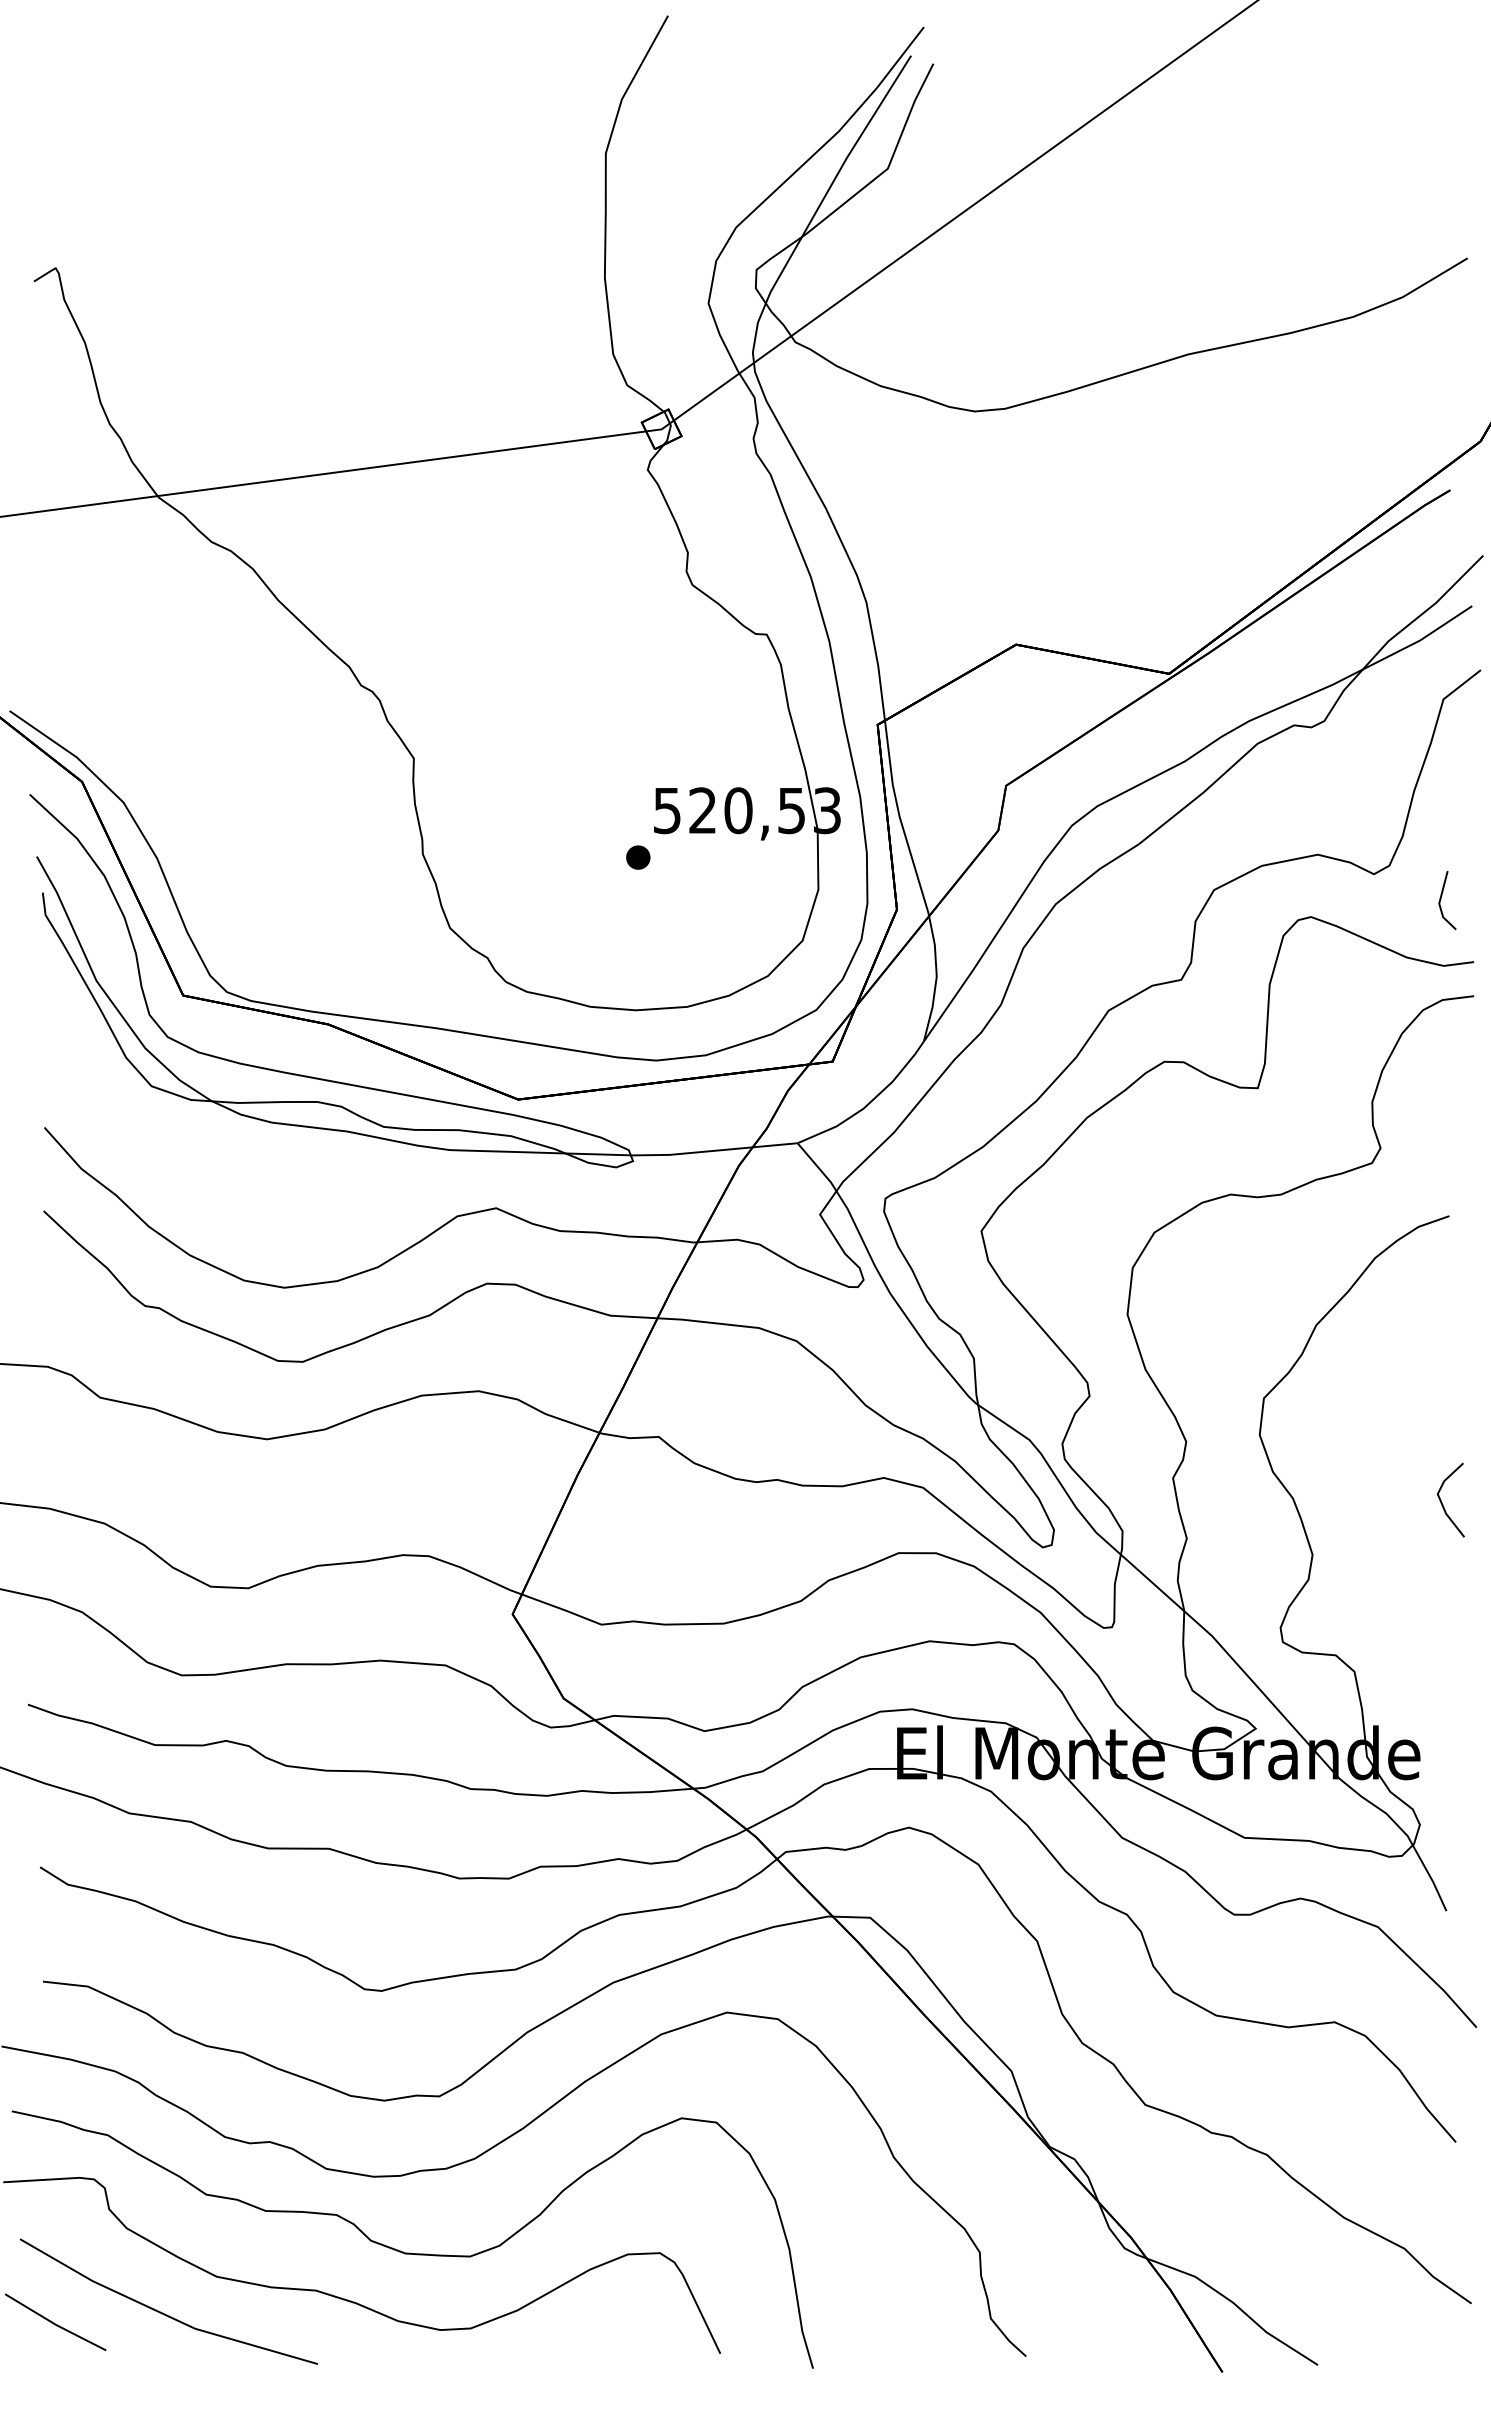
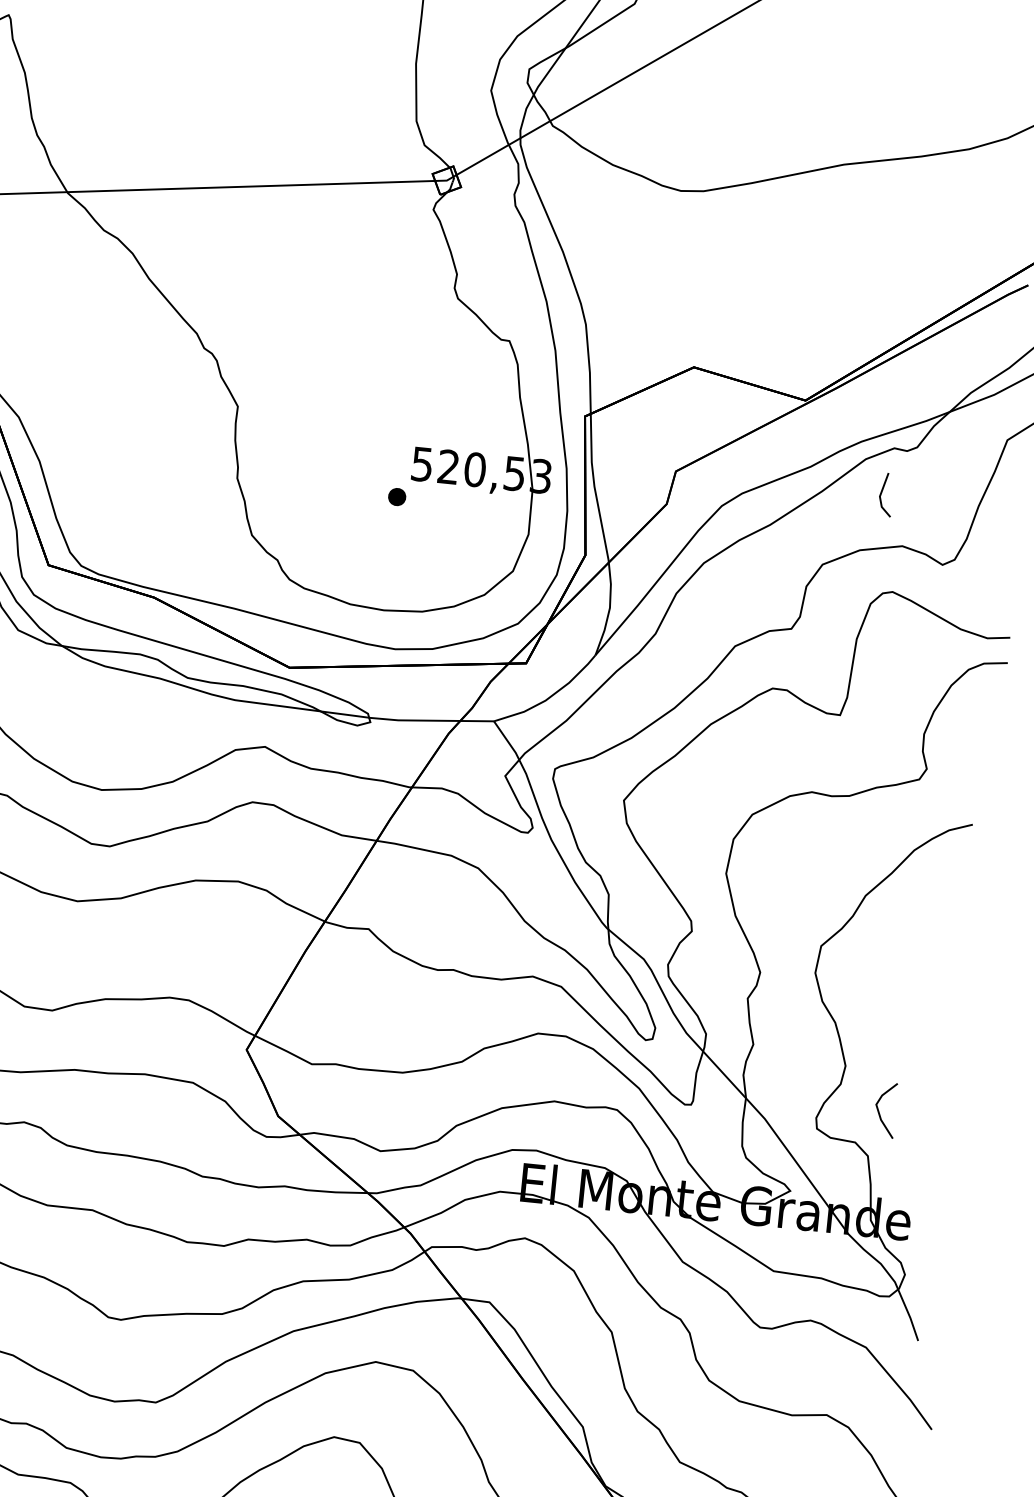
line: (1441, 899) -> (881, 493), moved
line: (1442, 1502) -> (879, 1111), moved

